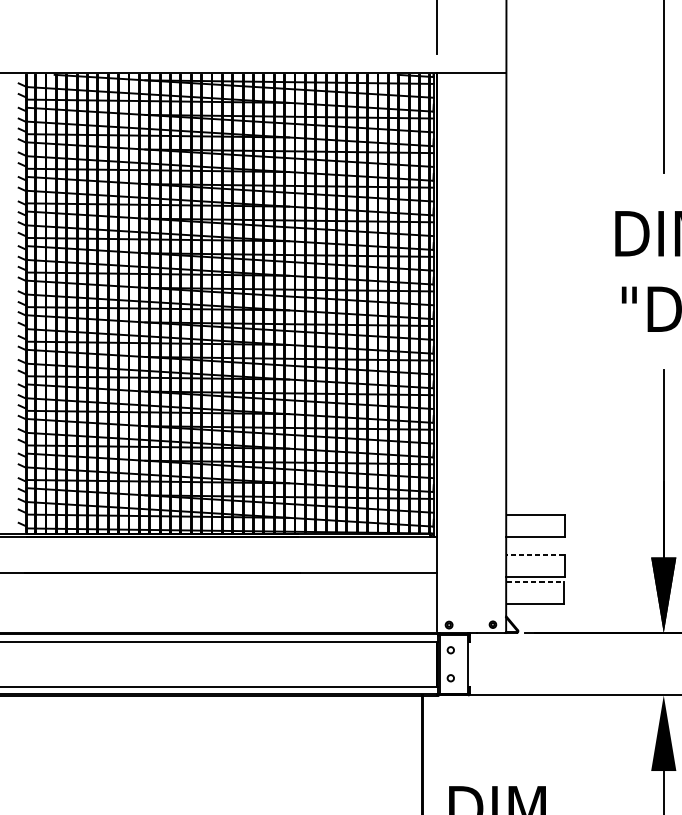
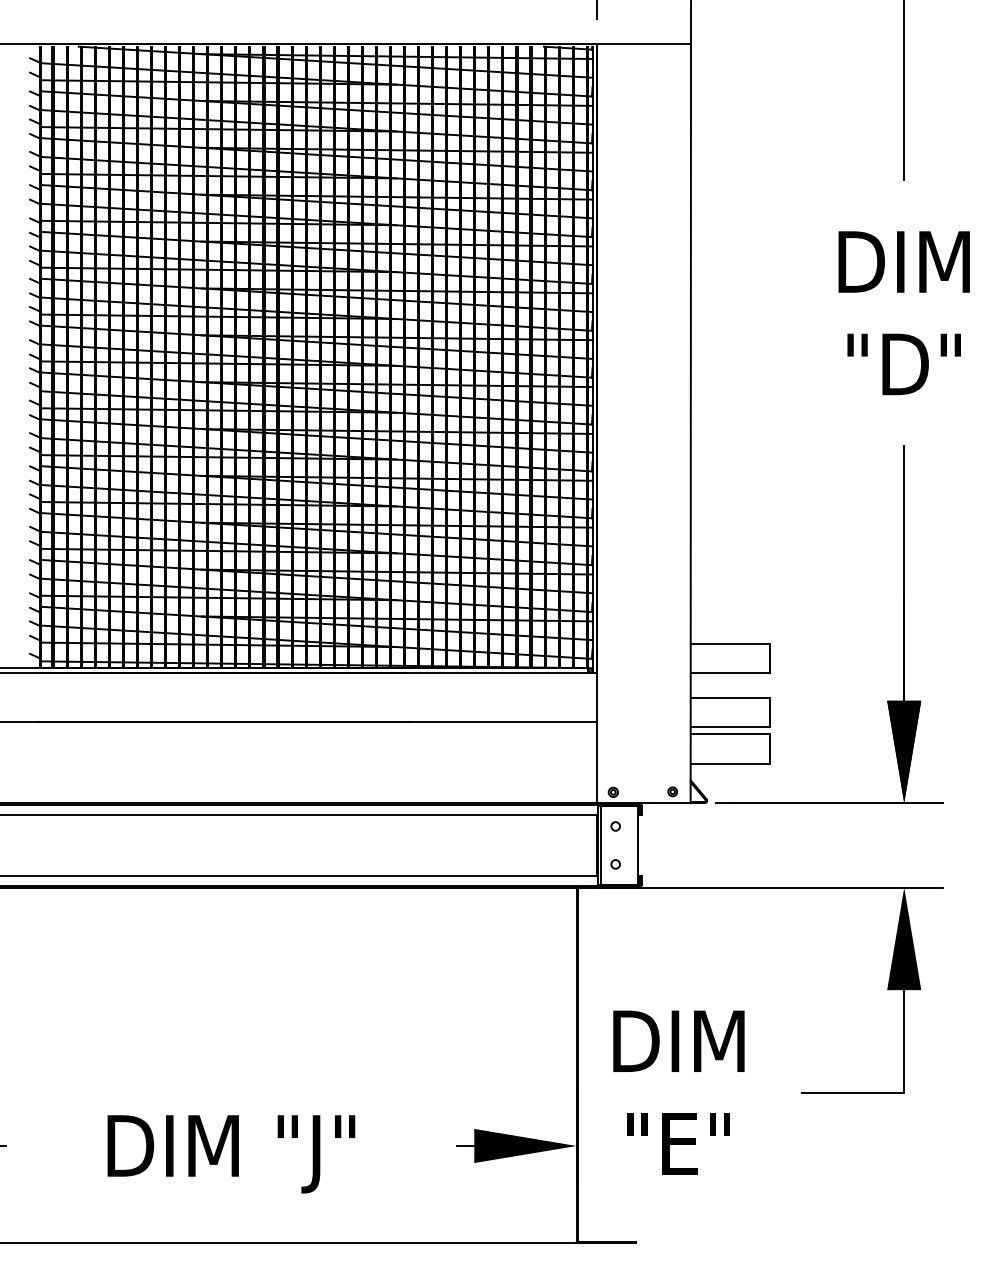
line: (535, 555) -> (730, 697), dashed -> solid
line: (535, 582) -> (730, 734), dashed -> solid

